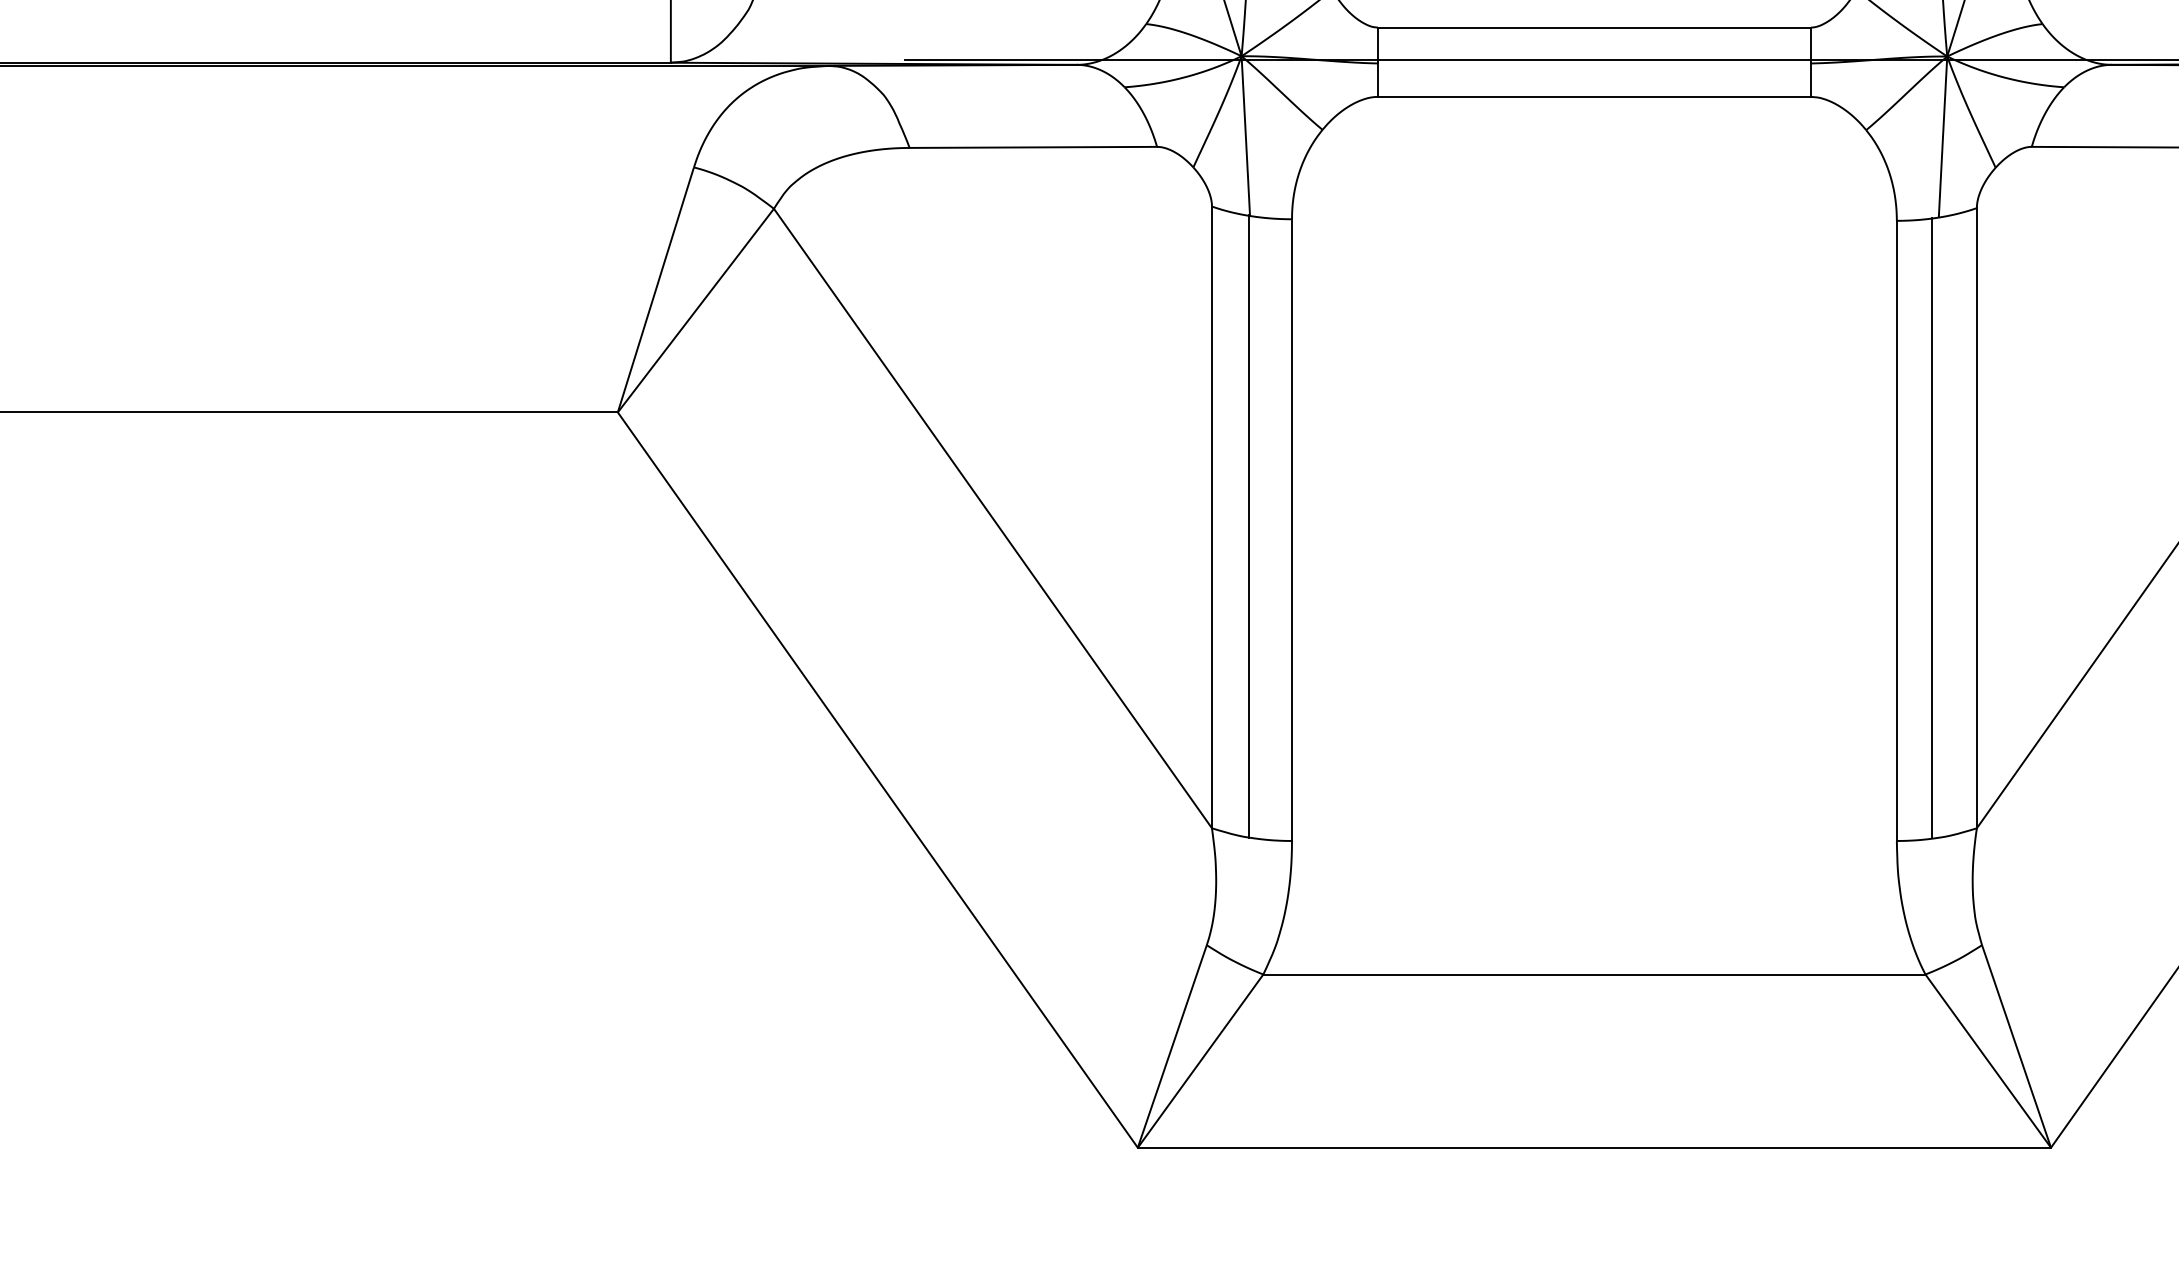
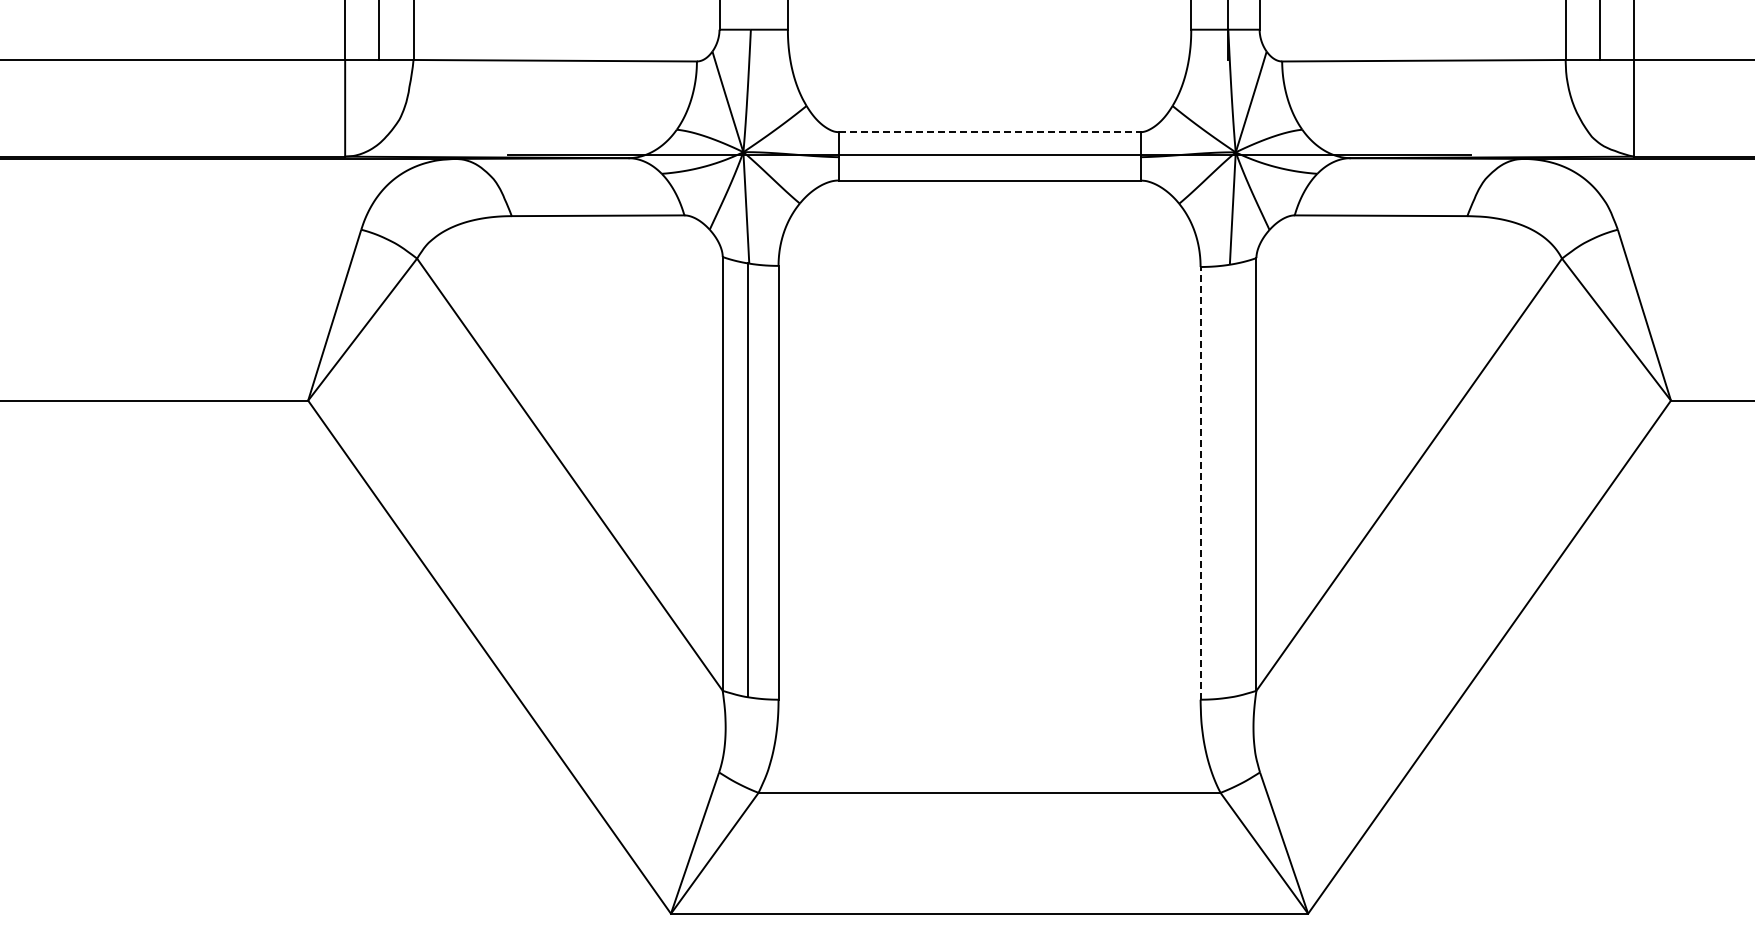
line: (1595, 28) -> (990, 132), solid -> dashed
line: (1932, 528) -> (1225, 481), removed
line: (1896, 529) -> (1200, 482), solid -> dashed

